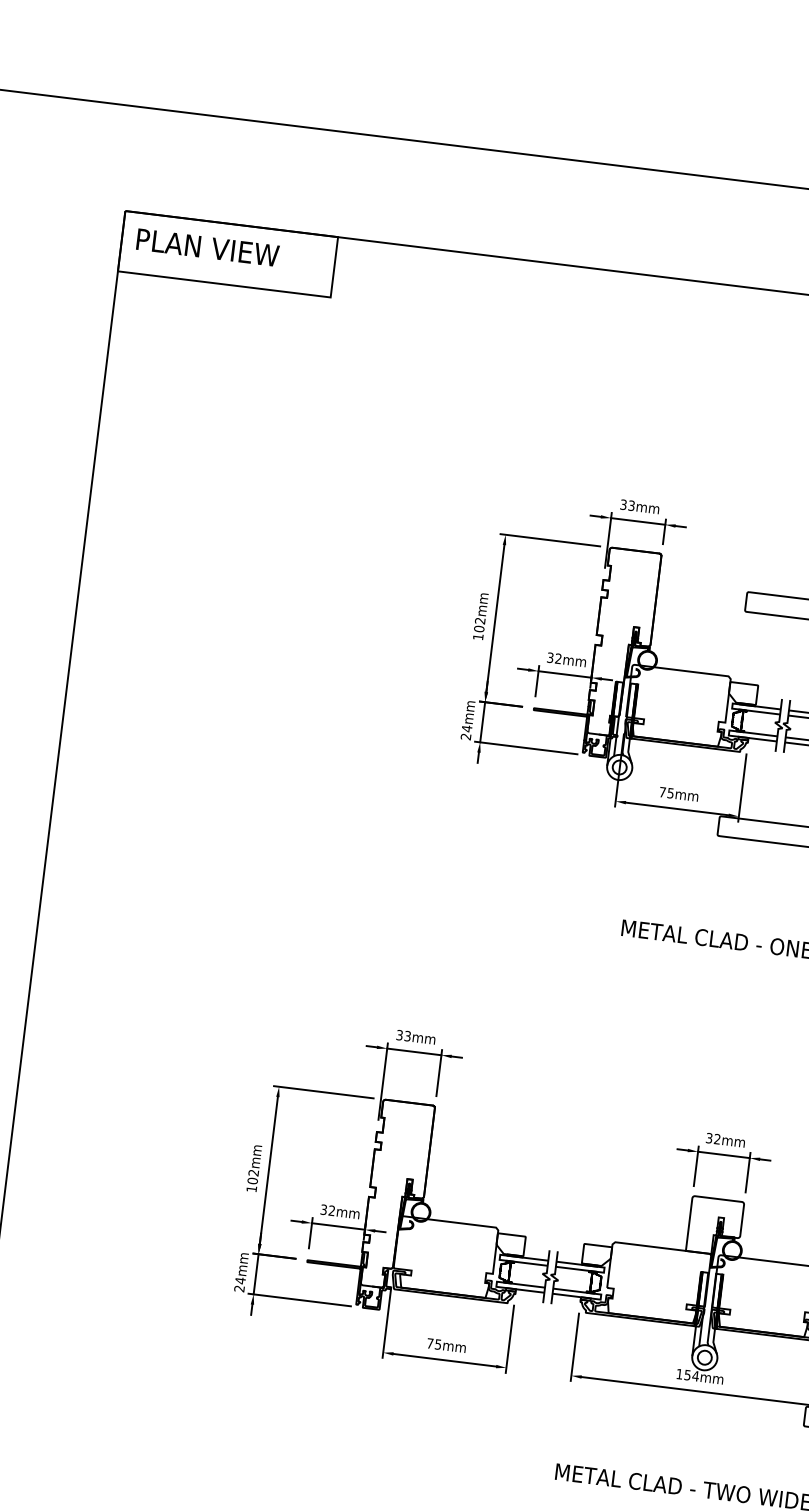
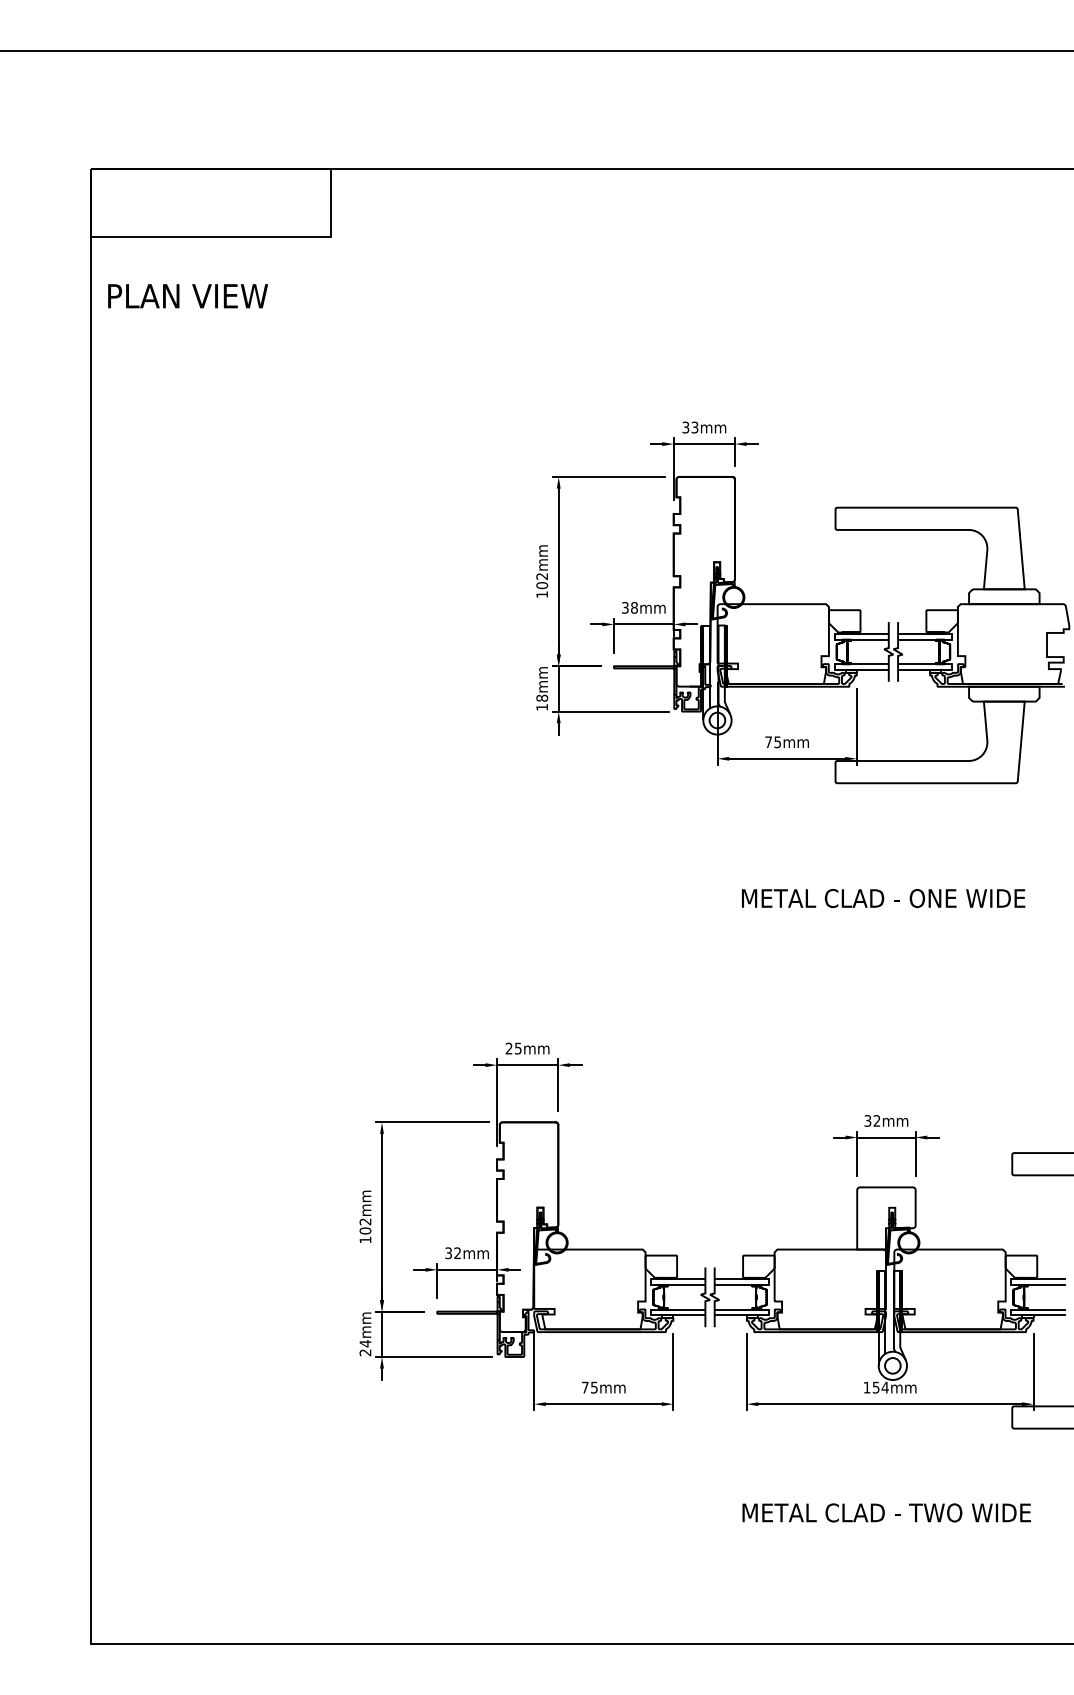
text: (207, 247) -> (187, 296), moved
text: (558, 658) -> (634, 607), 32mm -> 38mm
text: (466, 732) -> (542, 702), 24mm -> 18mm
text: (403, 1035) -> (513, 1048), 33mm -> 25mm

